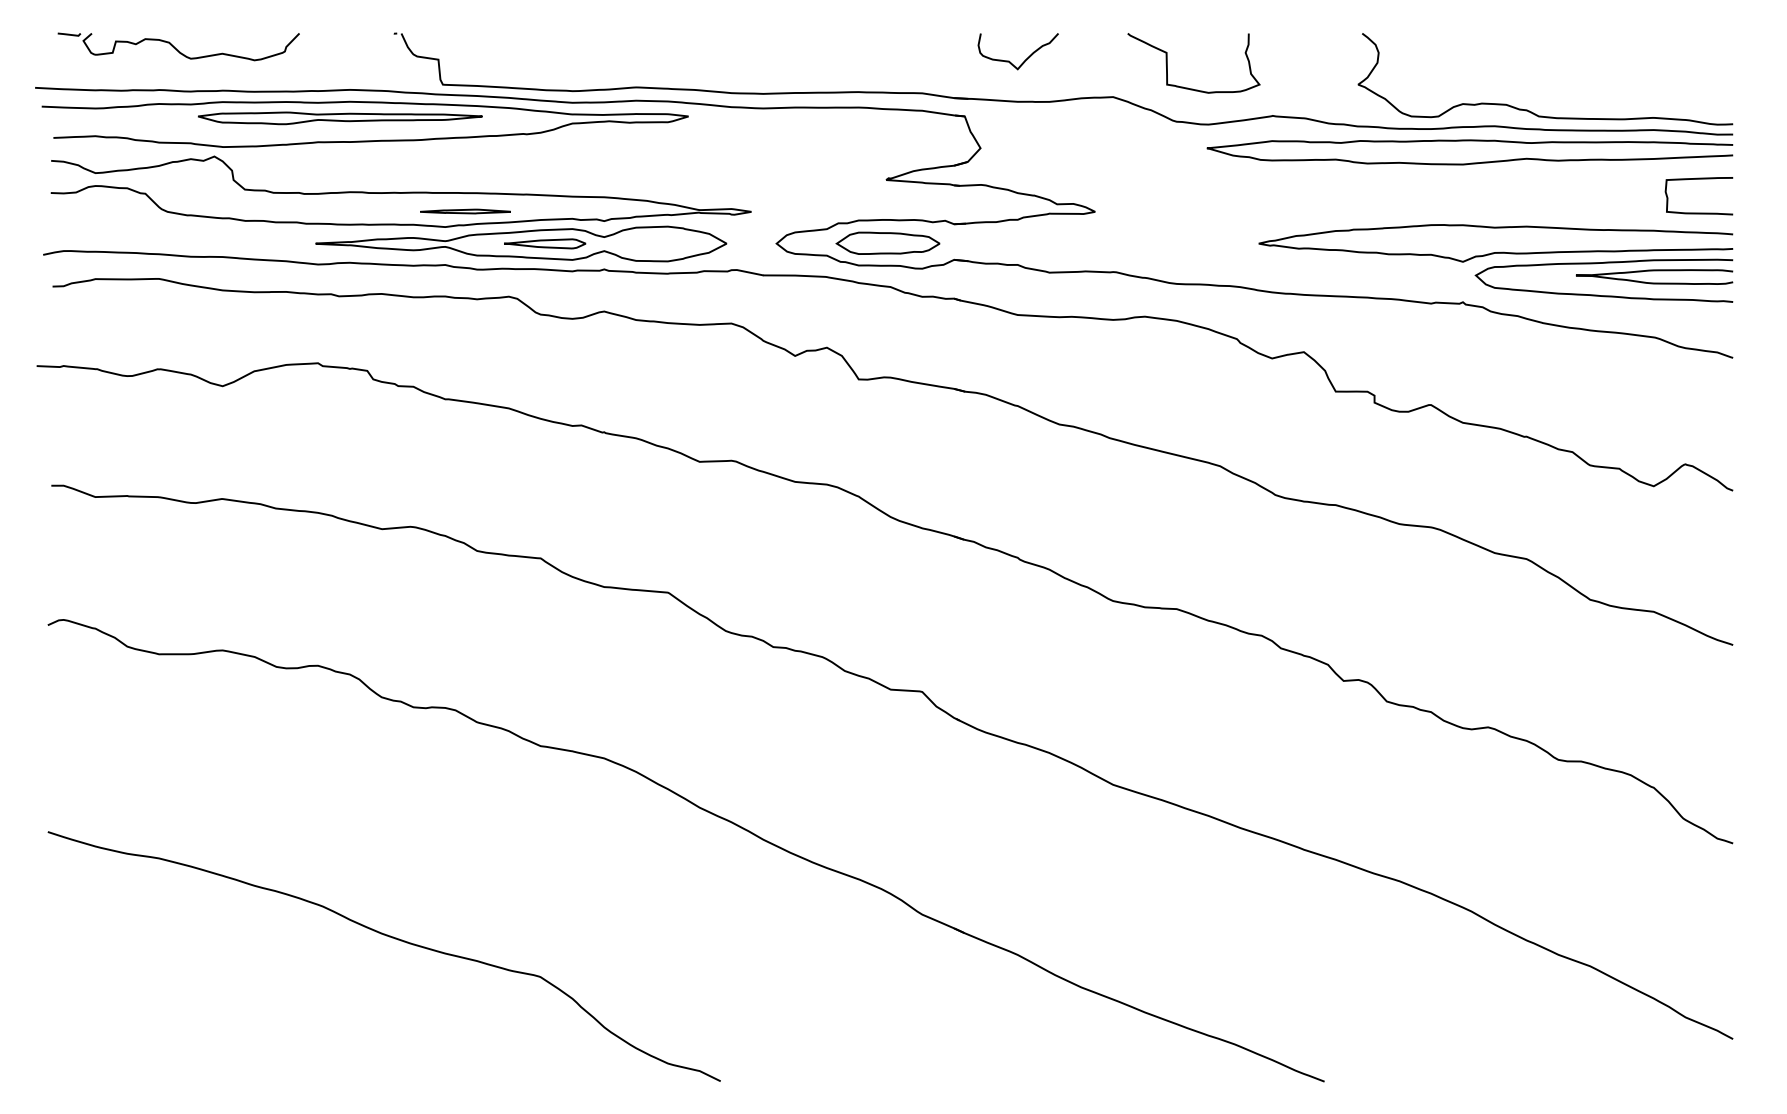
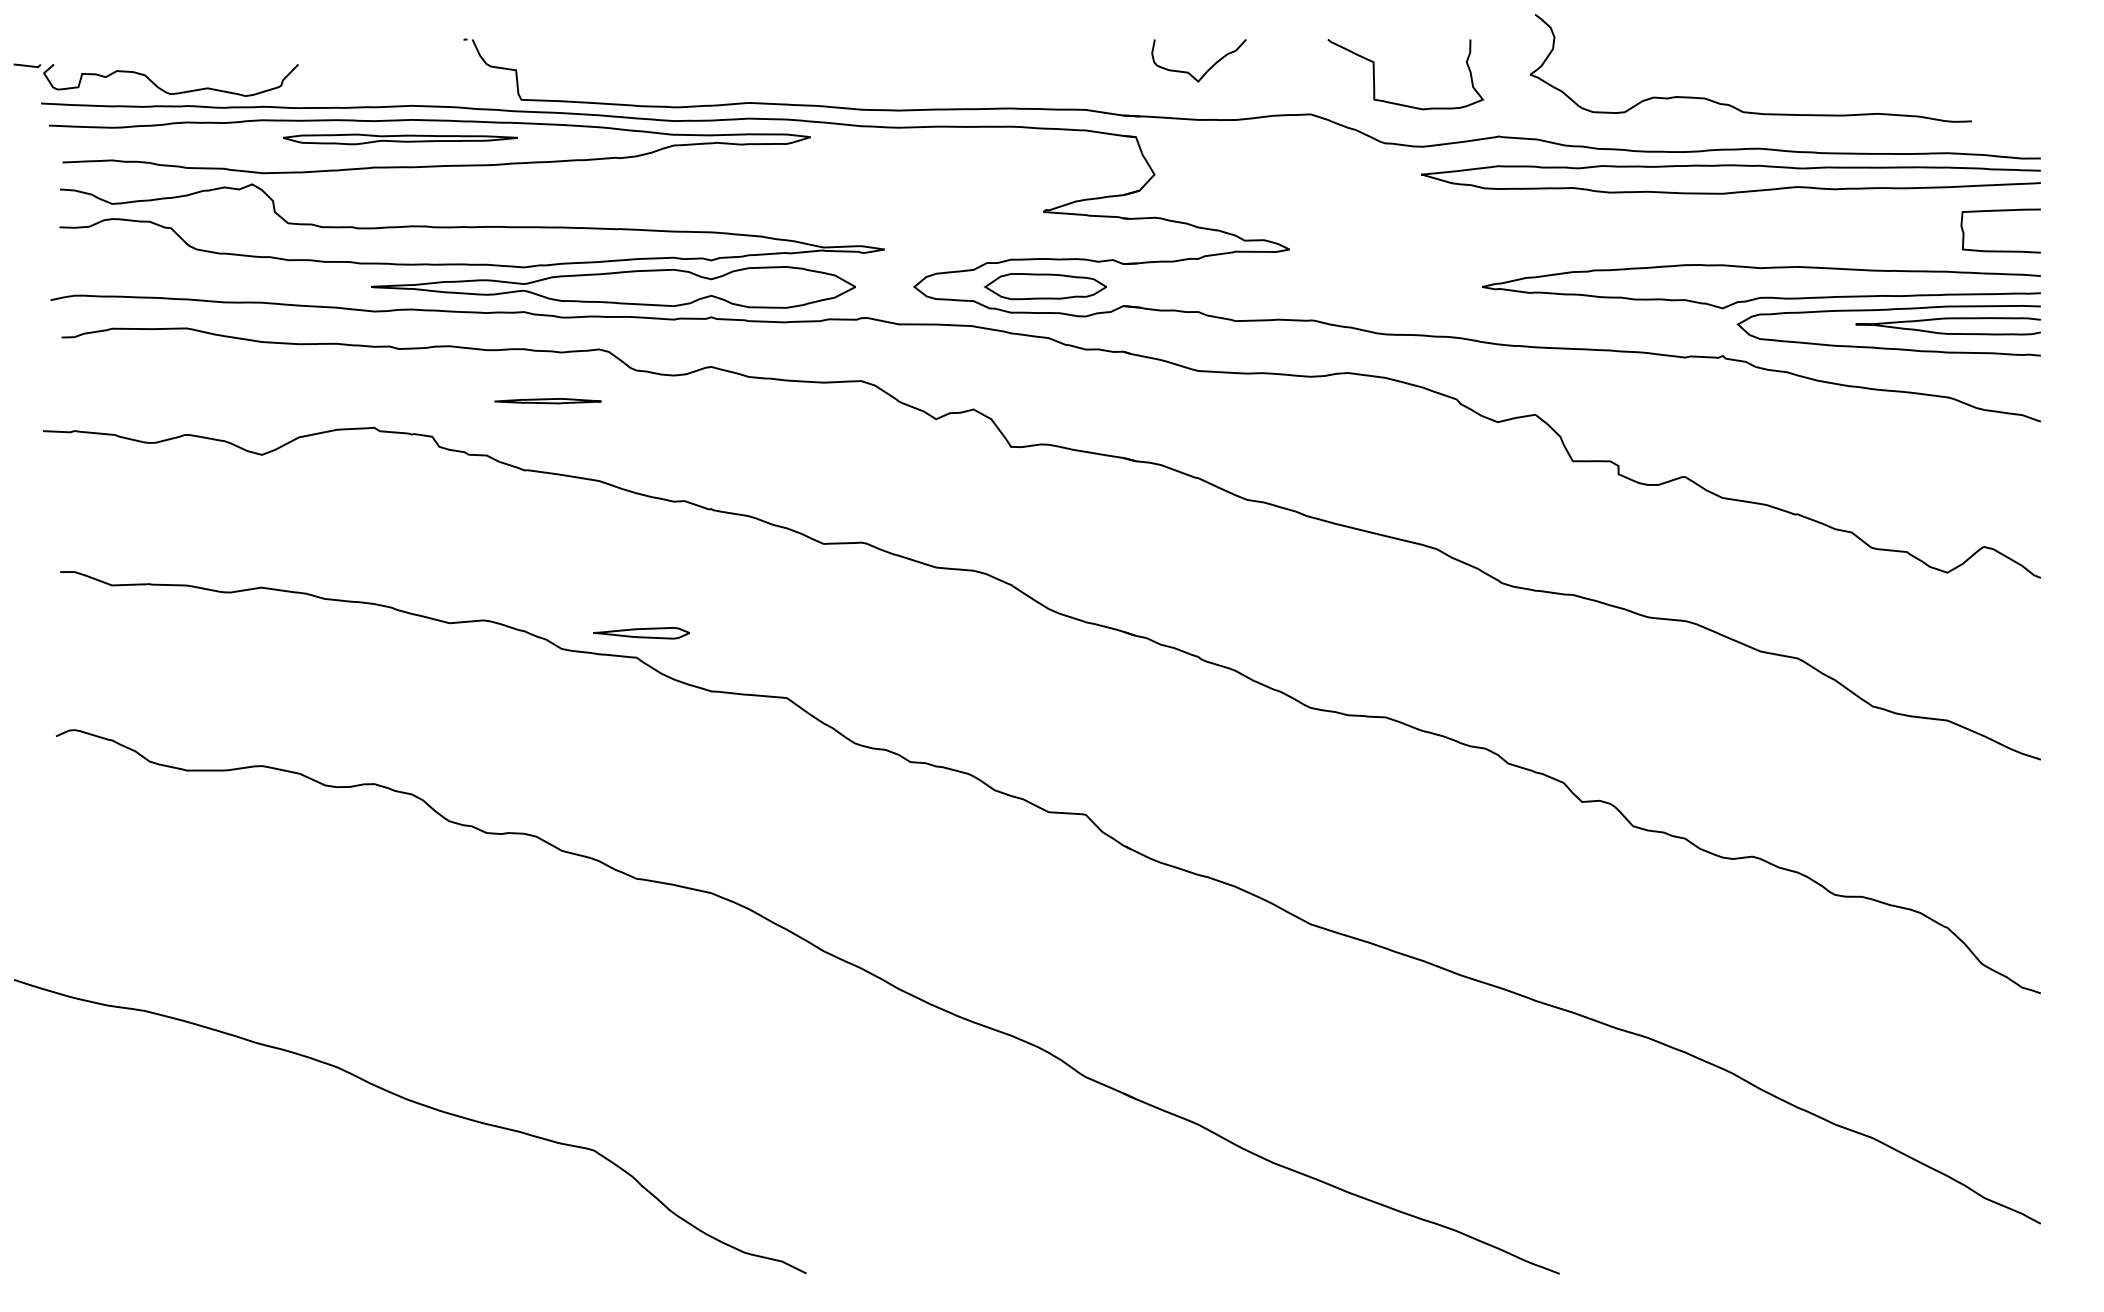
part: (178, 46) -> (155, 79), moved
curve: (1529, 110) -> (1732, 105), moved
part: (339, 118) -> (399, 139), size x0.7
part: (465, 211) -> (547, 401), moved
part: (544, 244) -> (641, 633), moved
curve: (392, 938) -> (420, 1105), moved

